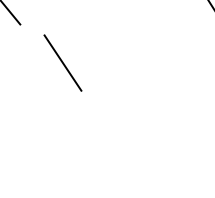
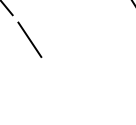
line: (62, 62) -> (29, 39), moved

